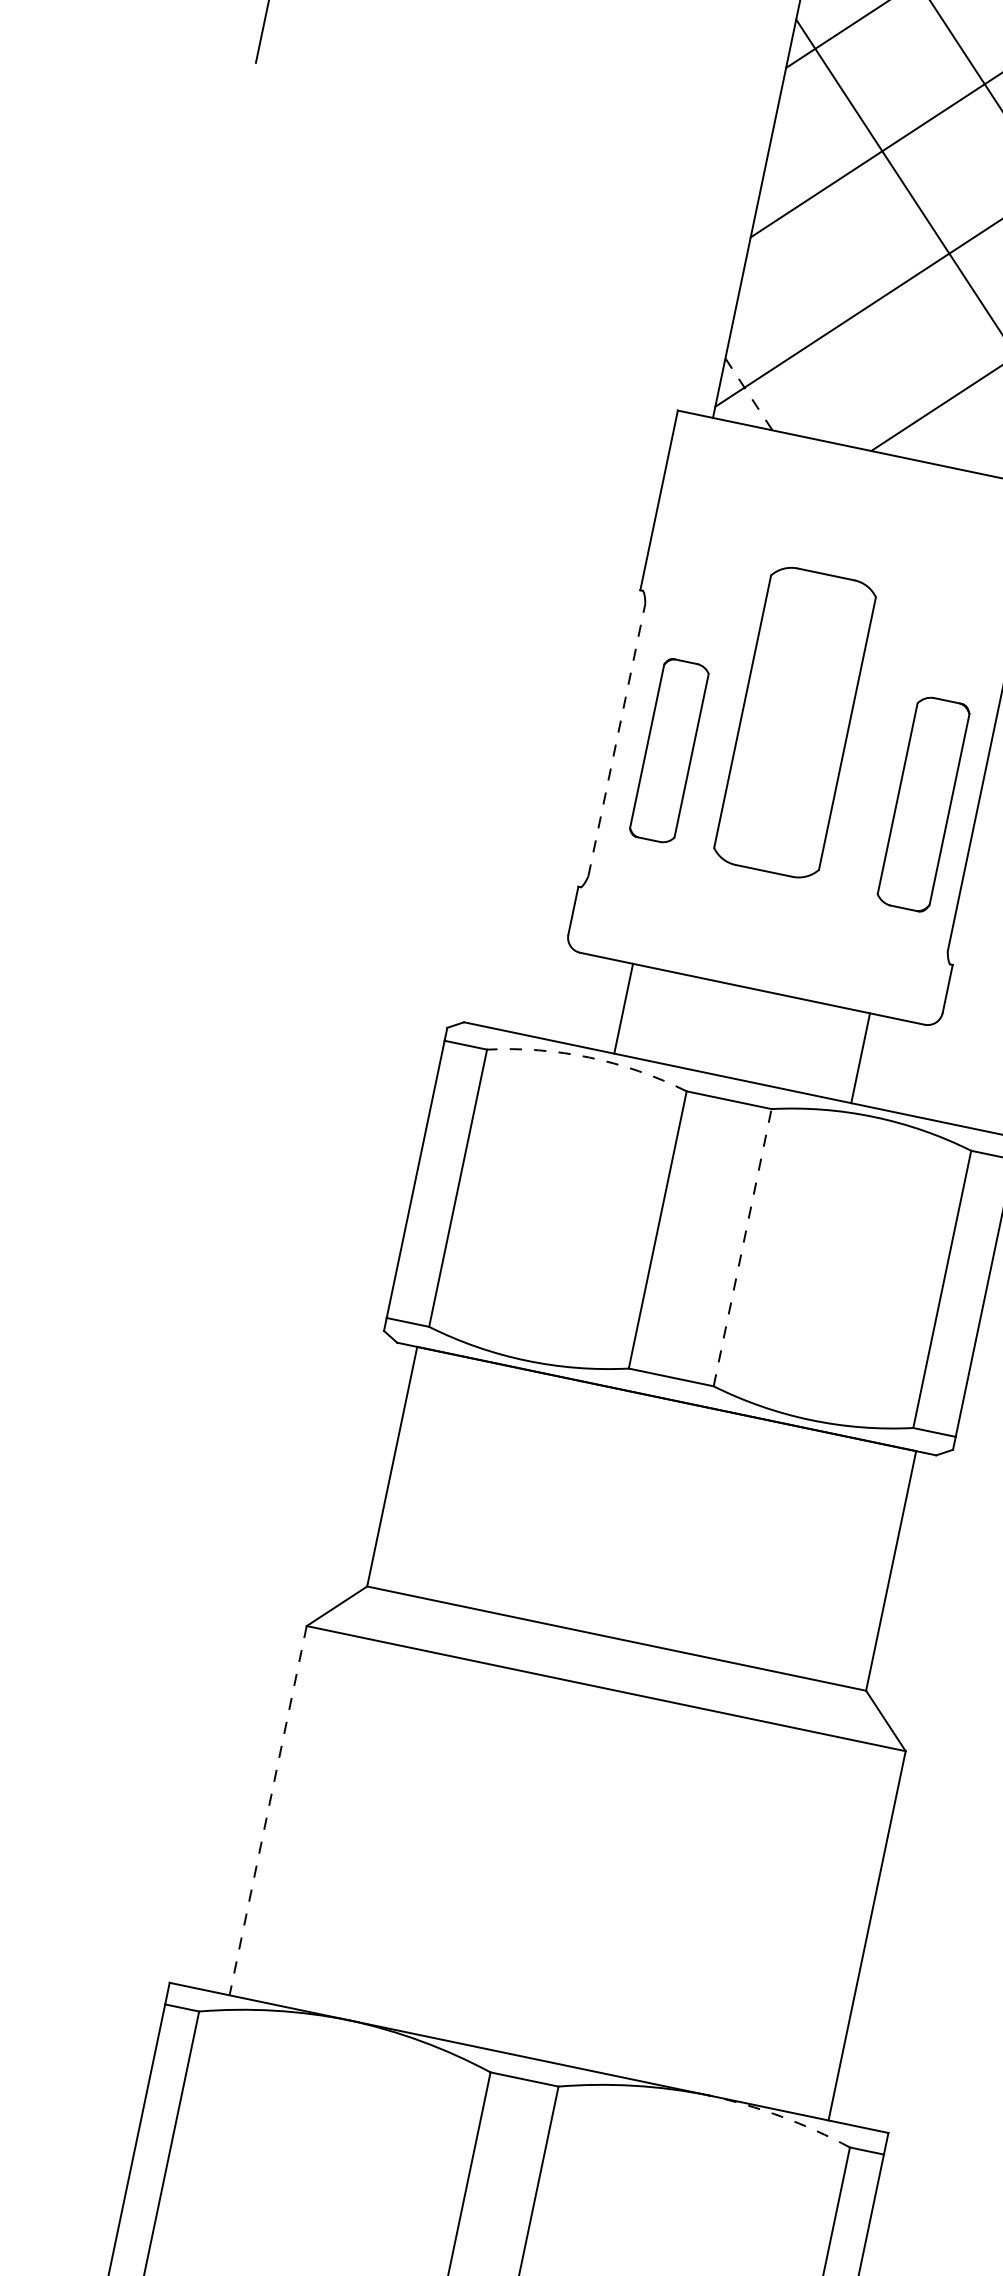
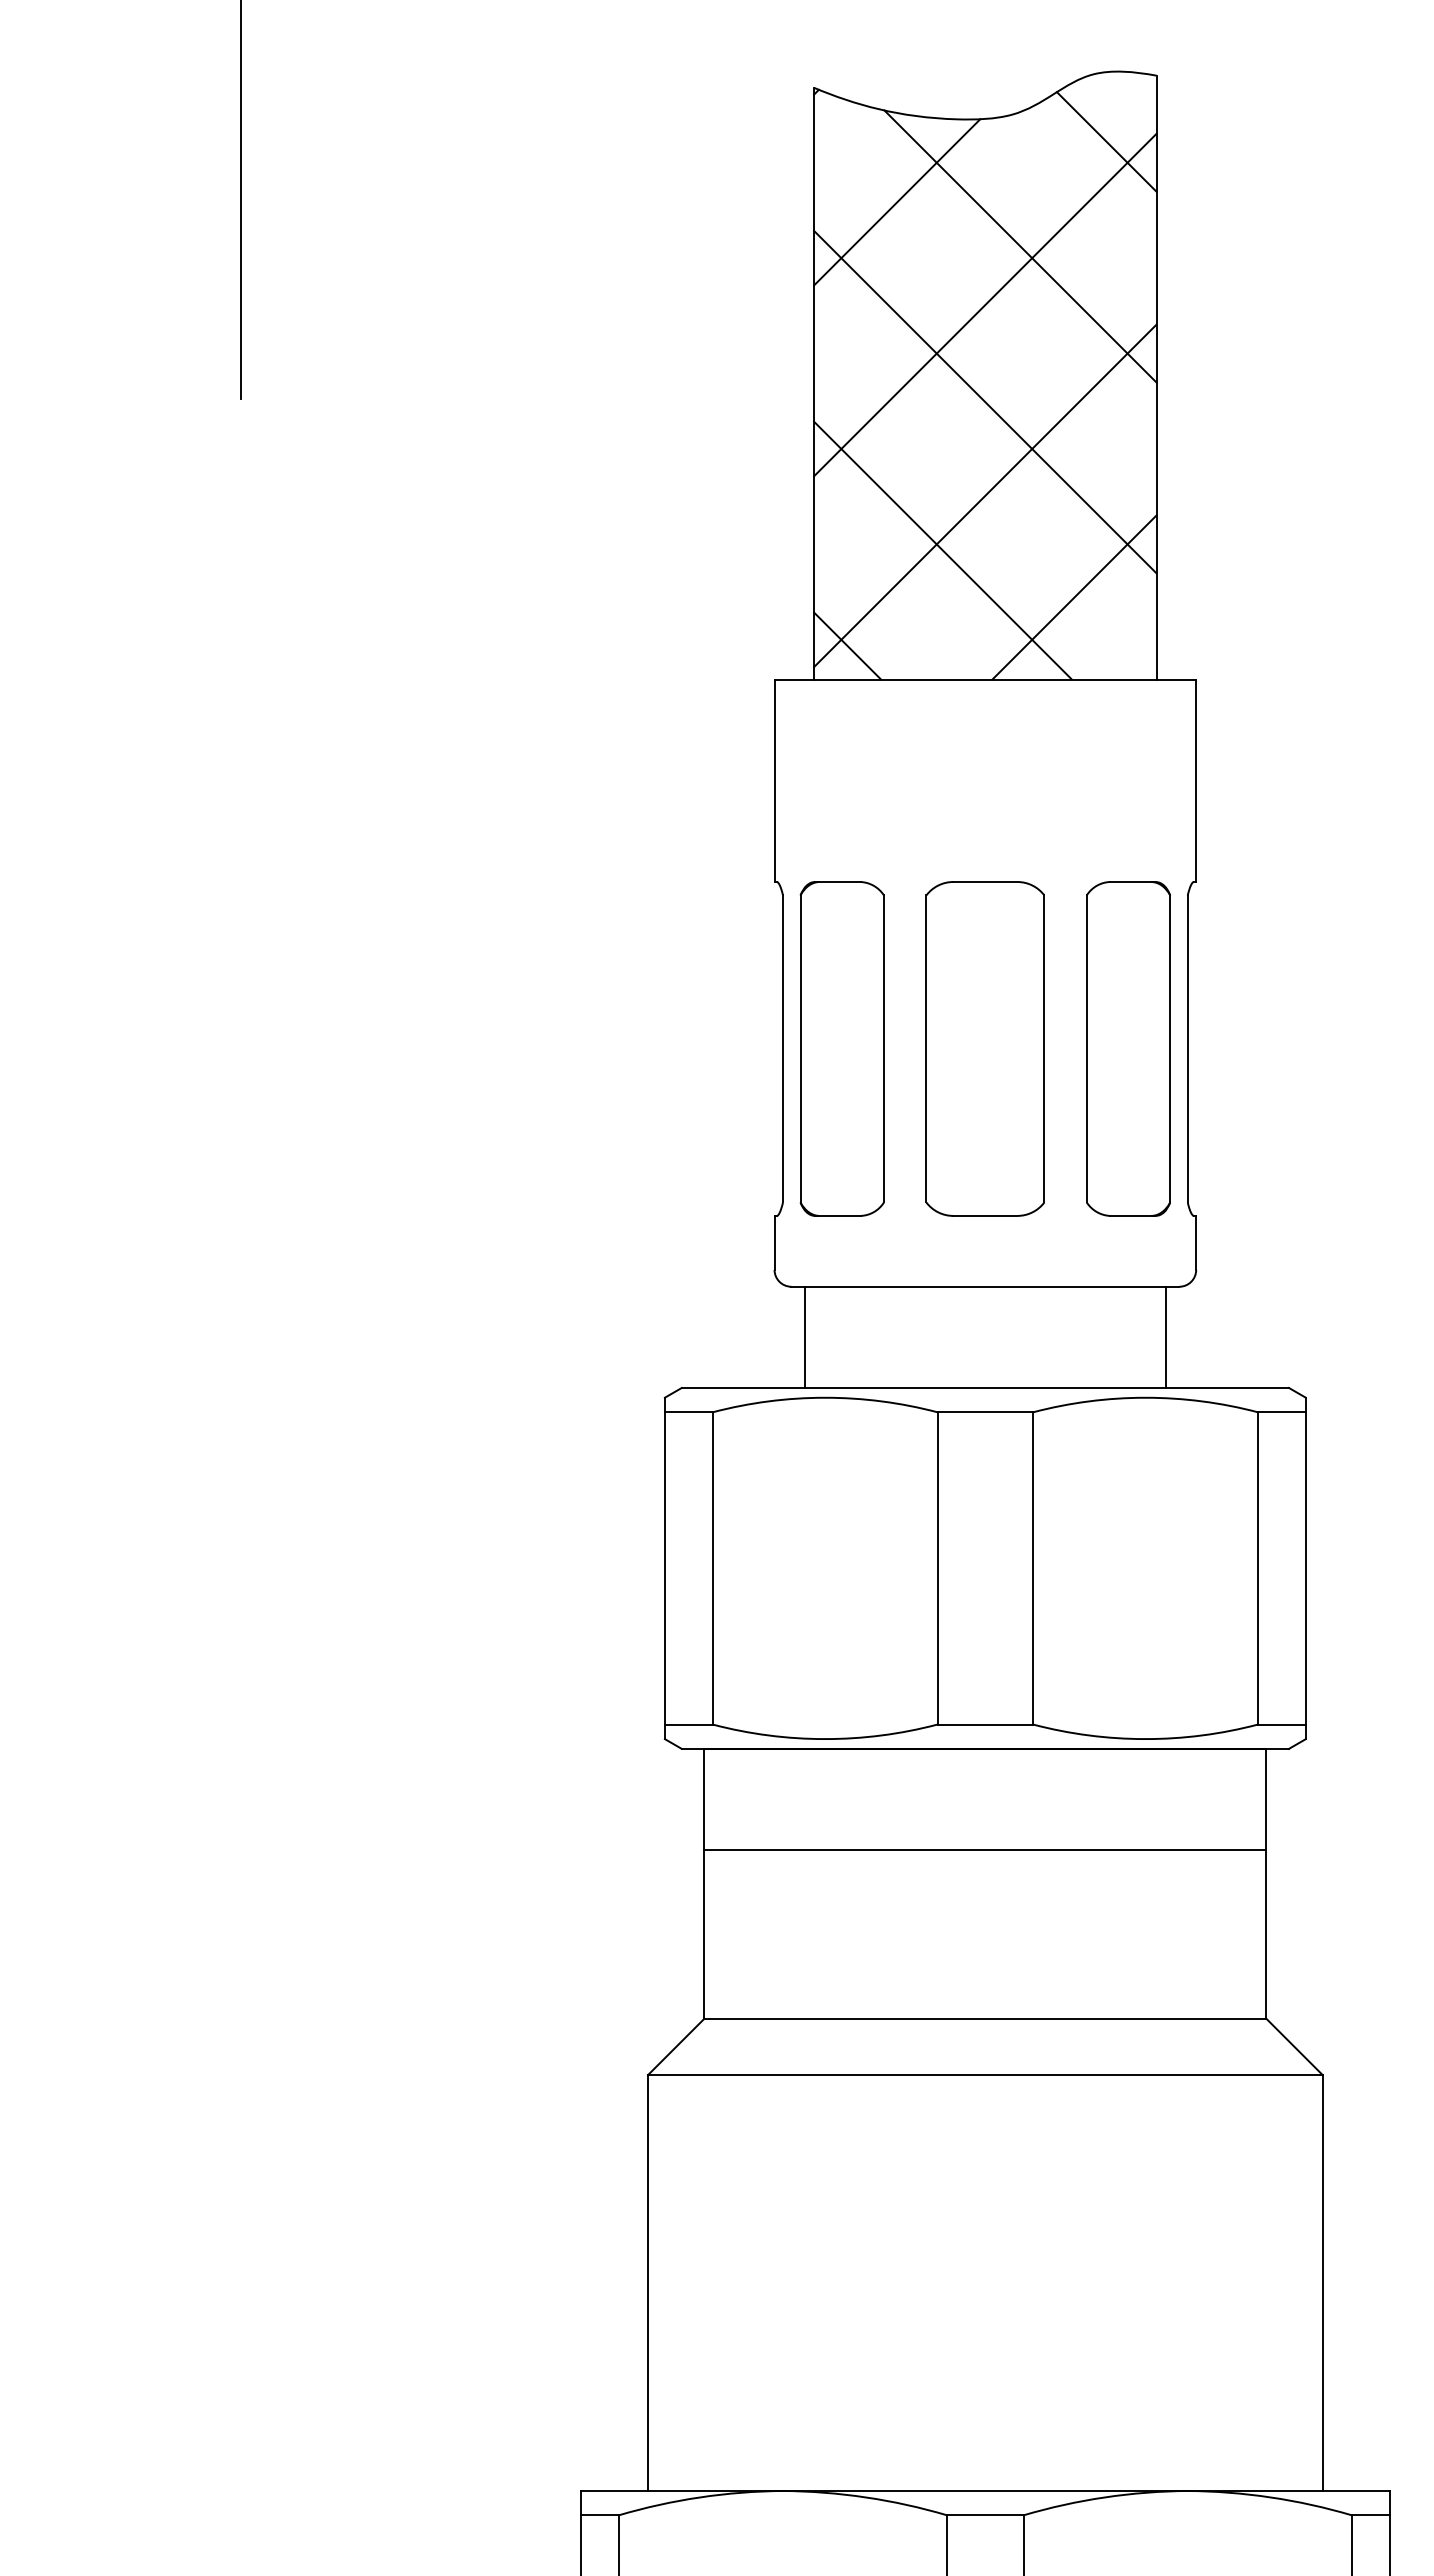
line: (850, 327) -> (942, 550), added
line: (748, 394) -> (847, 646), dashed -> solid
part: (794, 722) -> (984, 1048), moved
line: (616, 739) -> (782, 1048), dashed -> solid
part: (668, 750) -> (841, 1048), size x1.67
part: (923, 803) -> (1128, 1048), size x1.43
line: (623, 1007) -> (804, 1336), moved
arc: (589, 1057) -> (825, 1397), dashed -> solid
line: (860, 1057) -> (1165, 1336), moved
line: (743, 1246) -> (1033, 1567), dashed -> solid
line: (647, 1489) -> (985, 1850), added
line: (268, 1811) -> (648, 2283), dashed -> solid
arc: (781, 2116) -> (1270, 2497), dashed -> solid

